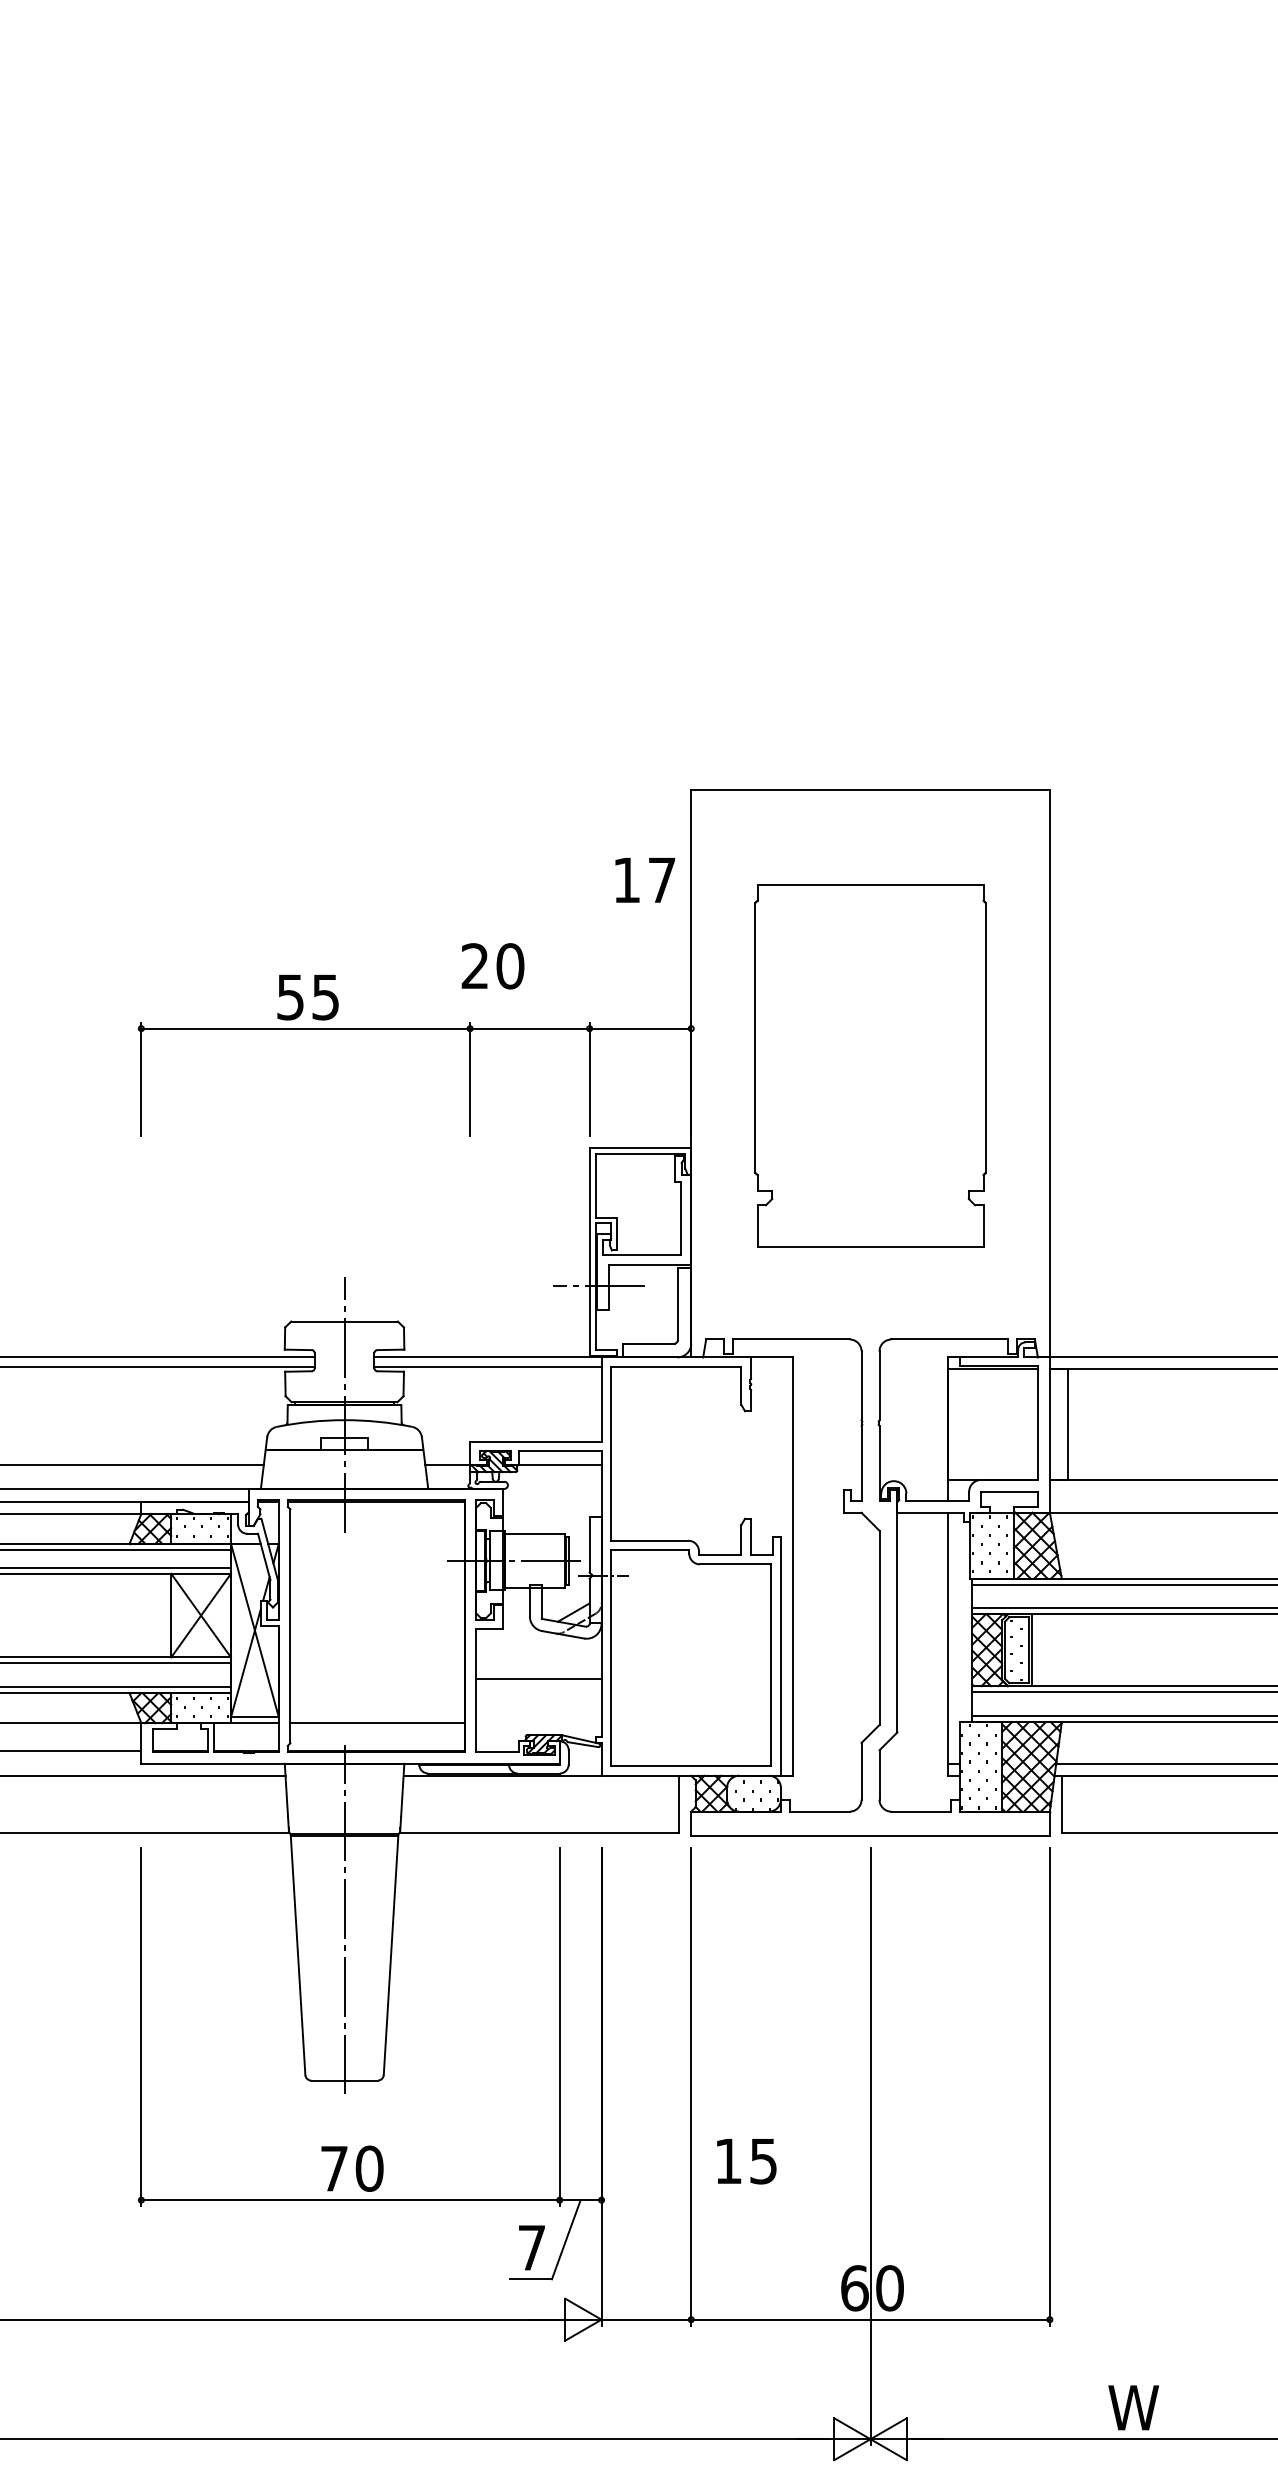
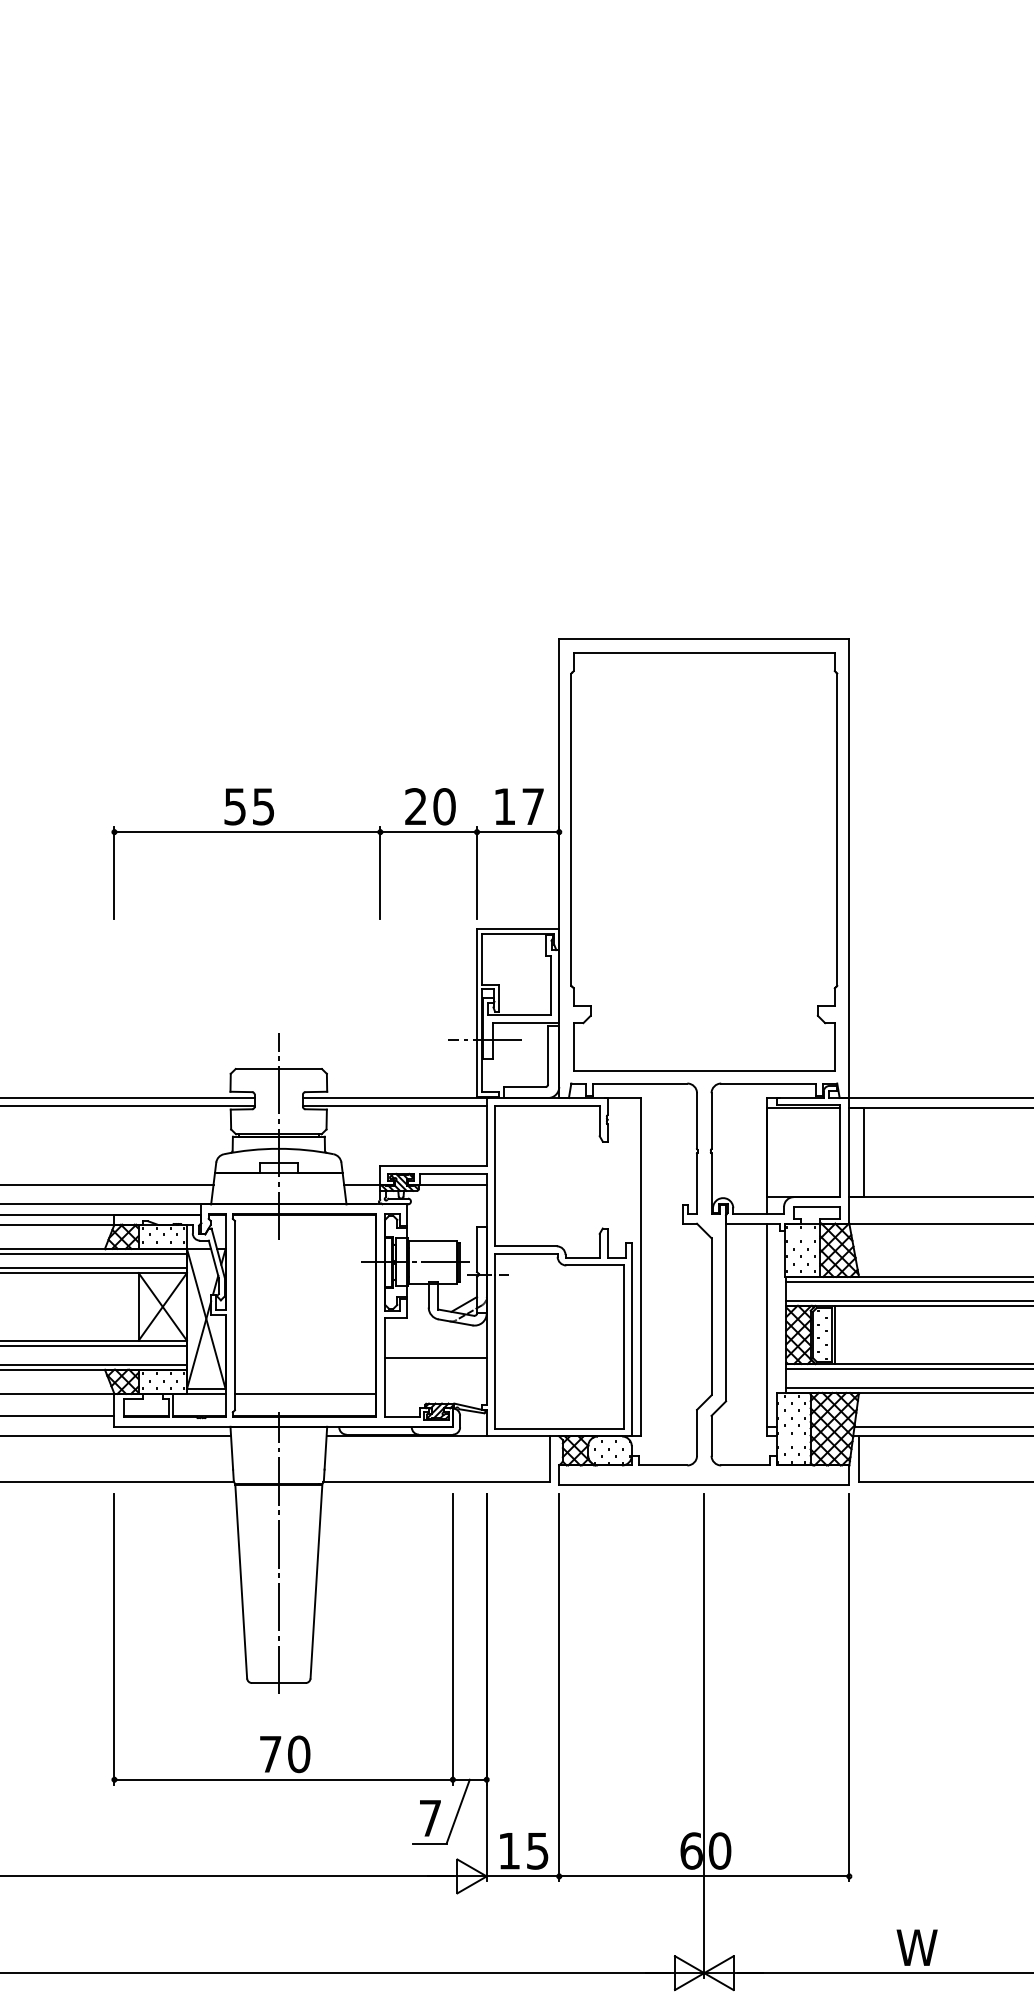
text: (644, 880) -> (519, 806), moved
text: (492, 966) -> (430, 806), moved
part: (870, 1066) -> (704, 862), size x1.43
text: (746, 2161) -> (523, 1851), moved

